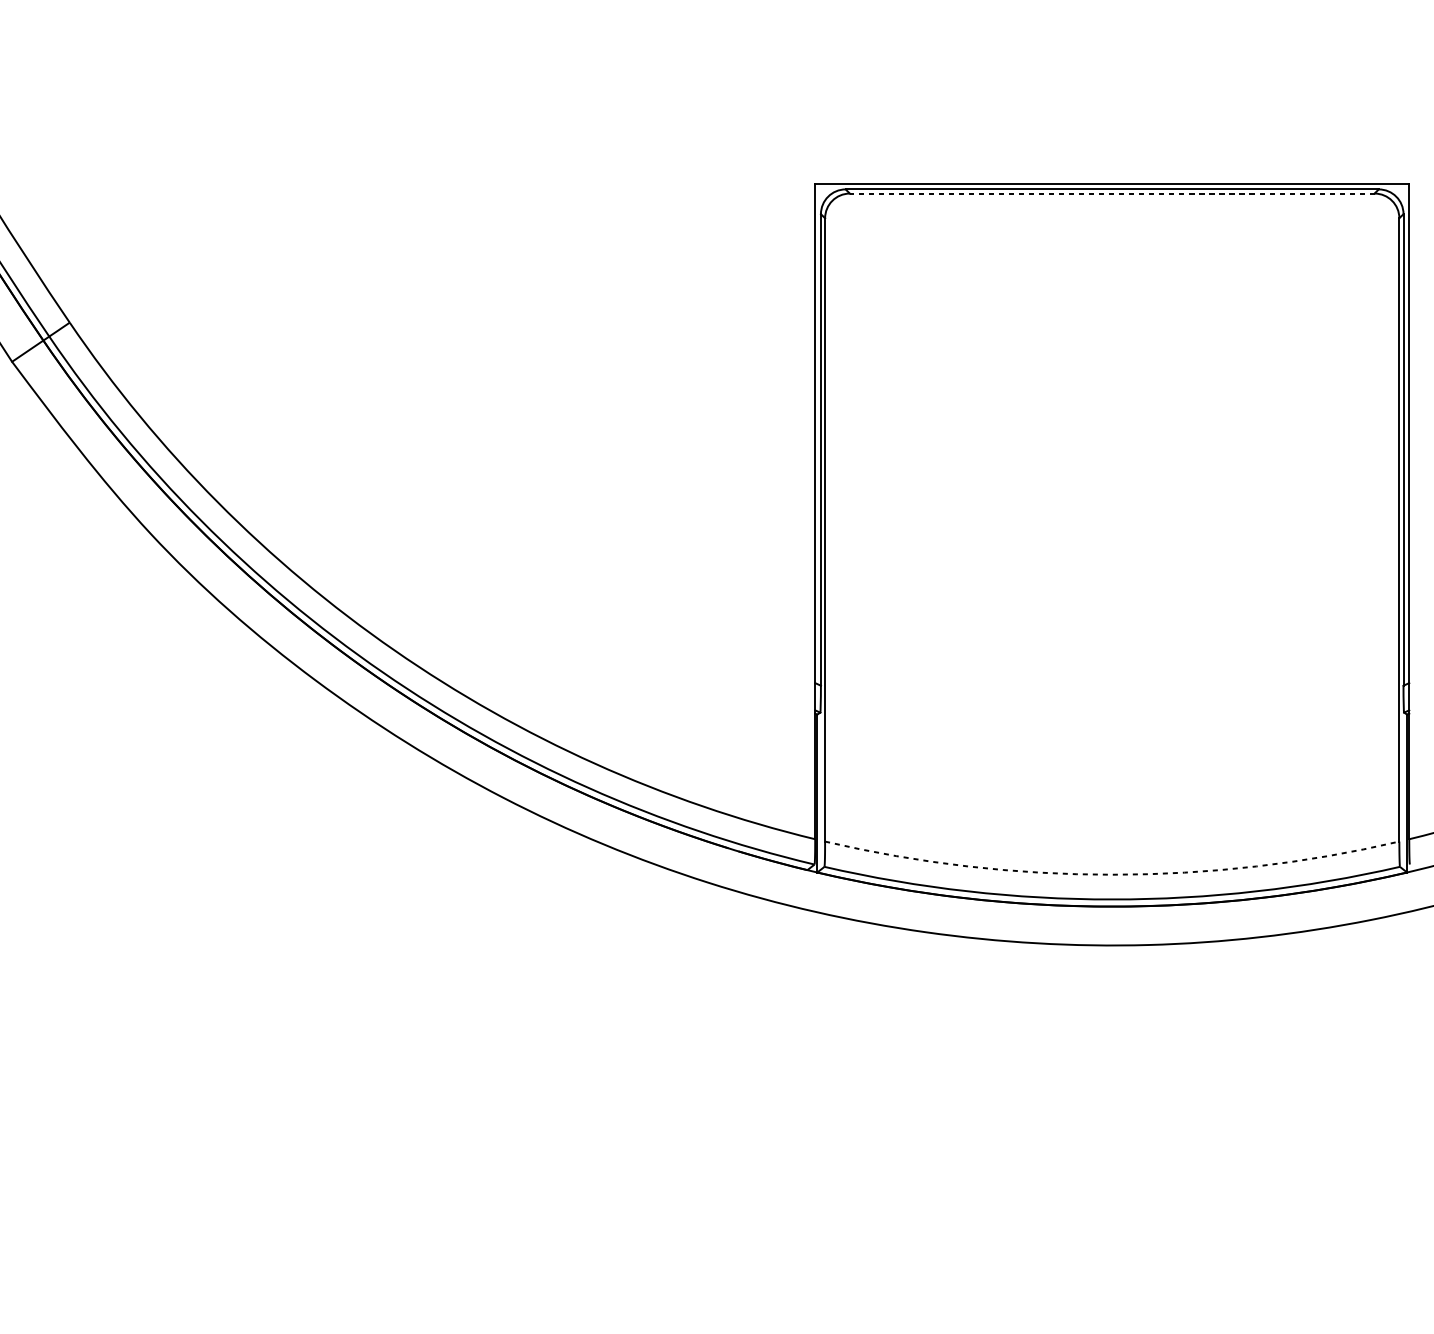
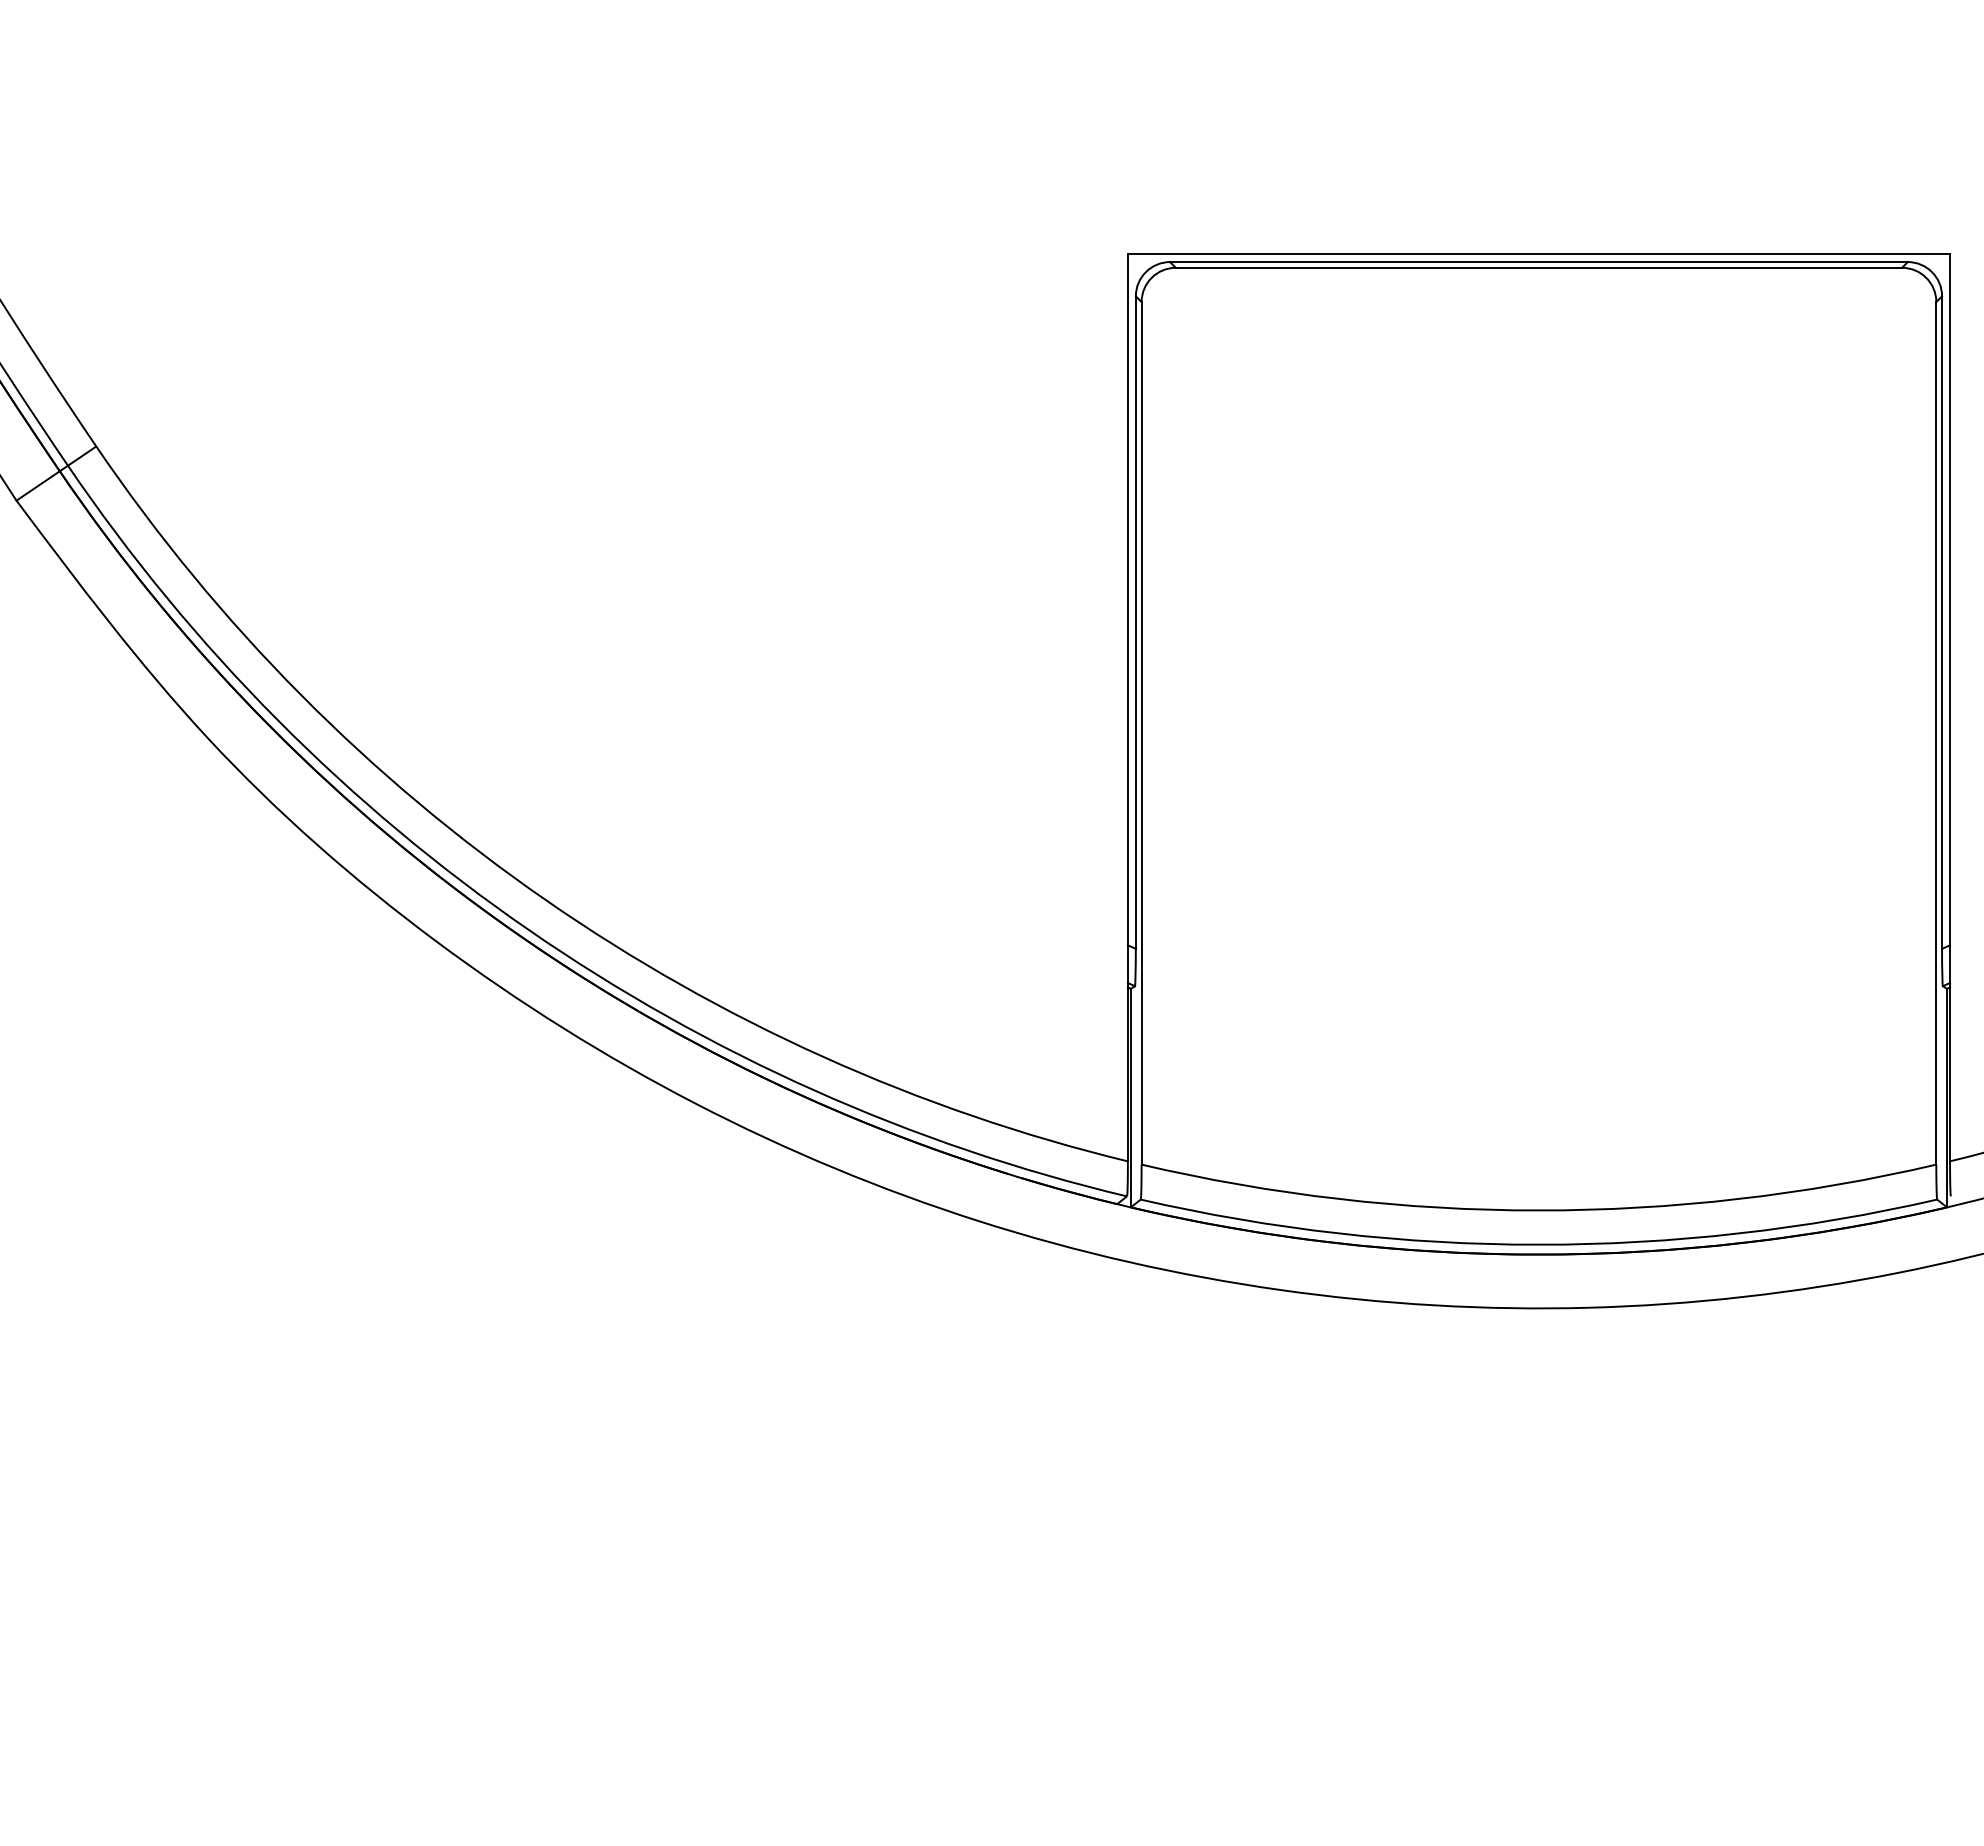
line: (1111, 193) -> (1538, 267), dashed -> solid
arc: (1111, 874) -> (1538, 1210), dashed -> solid

